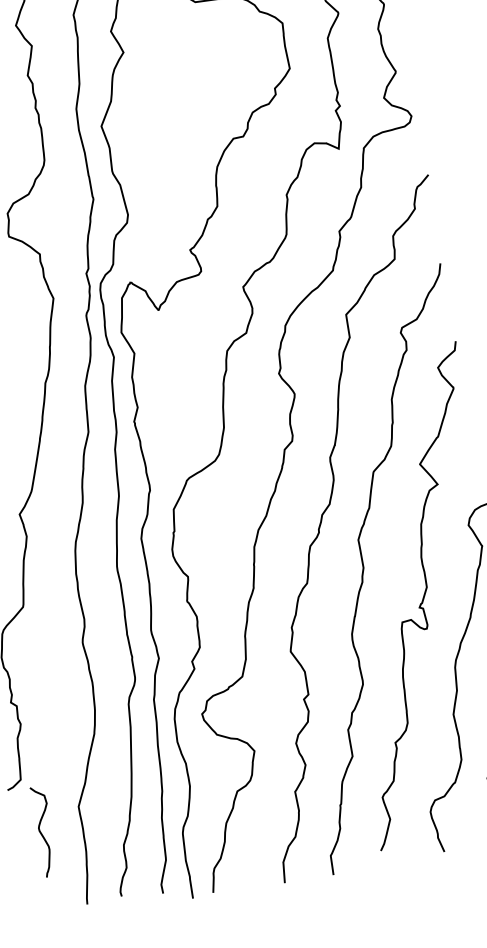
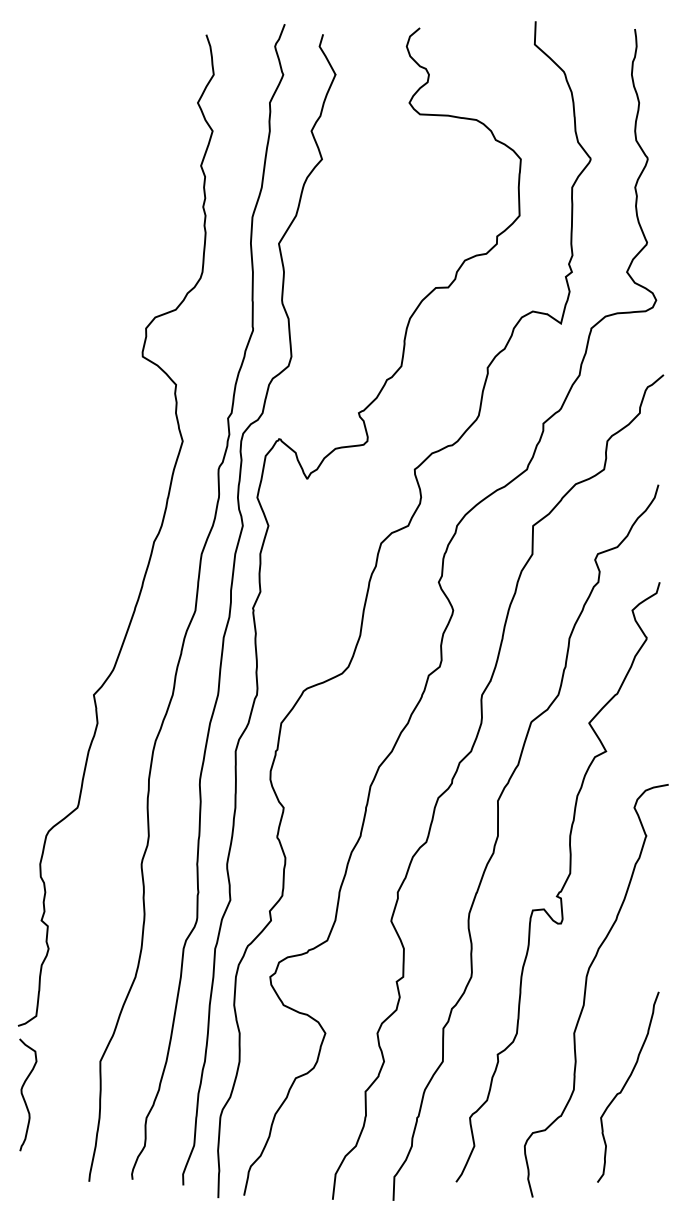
curve: (41, 831) -> (23, 1094), moved

